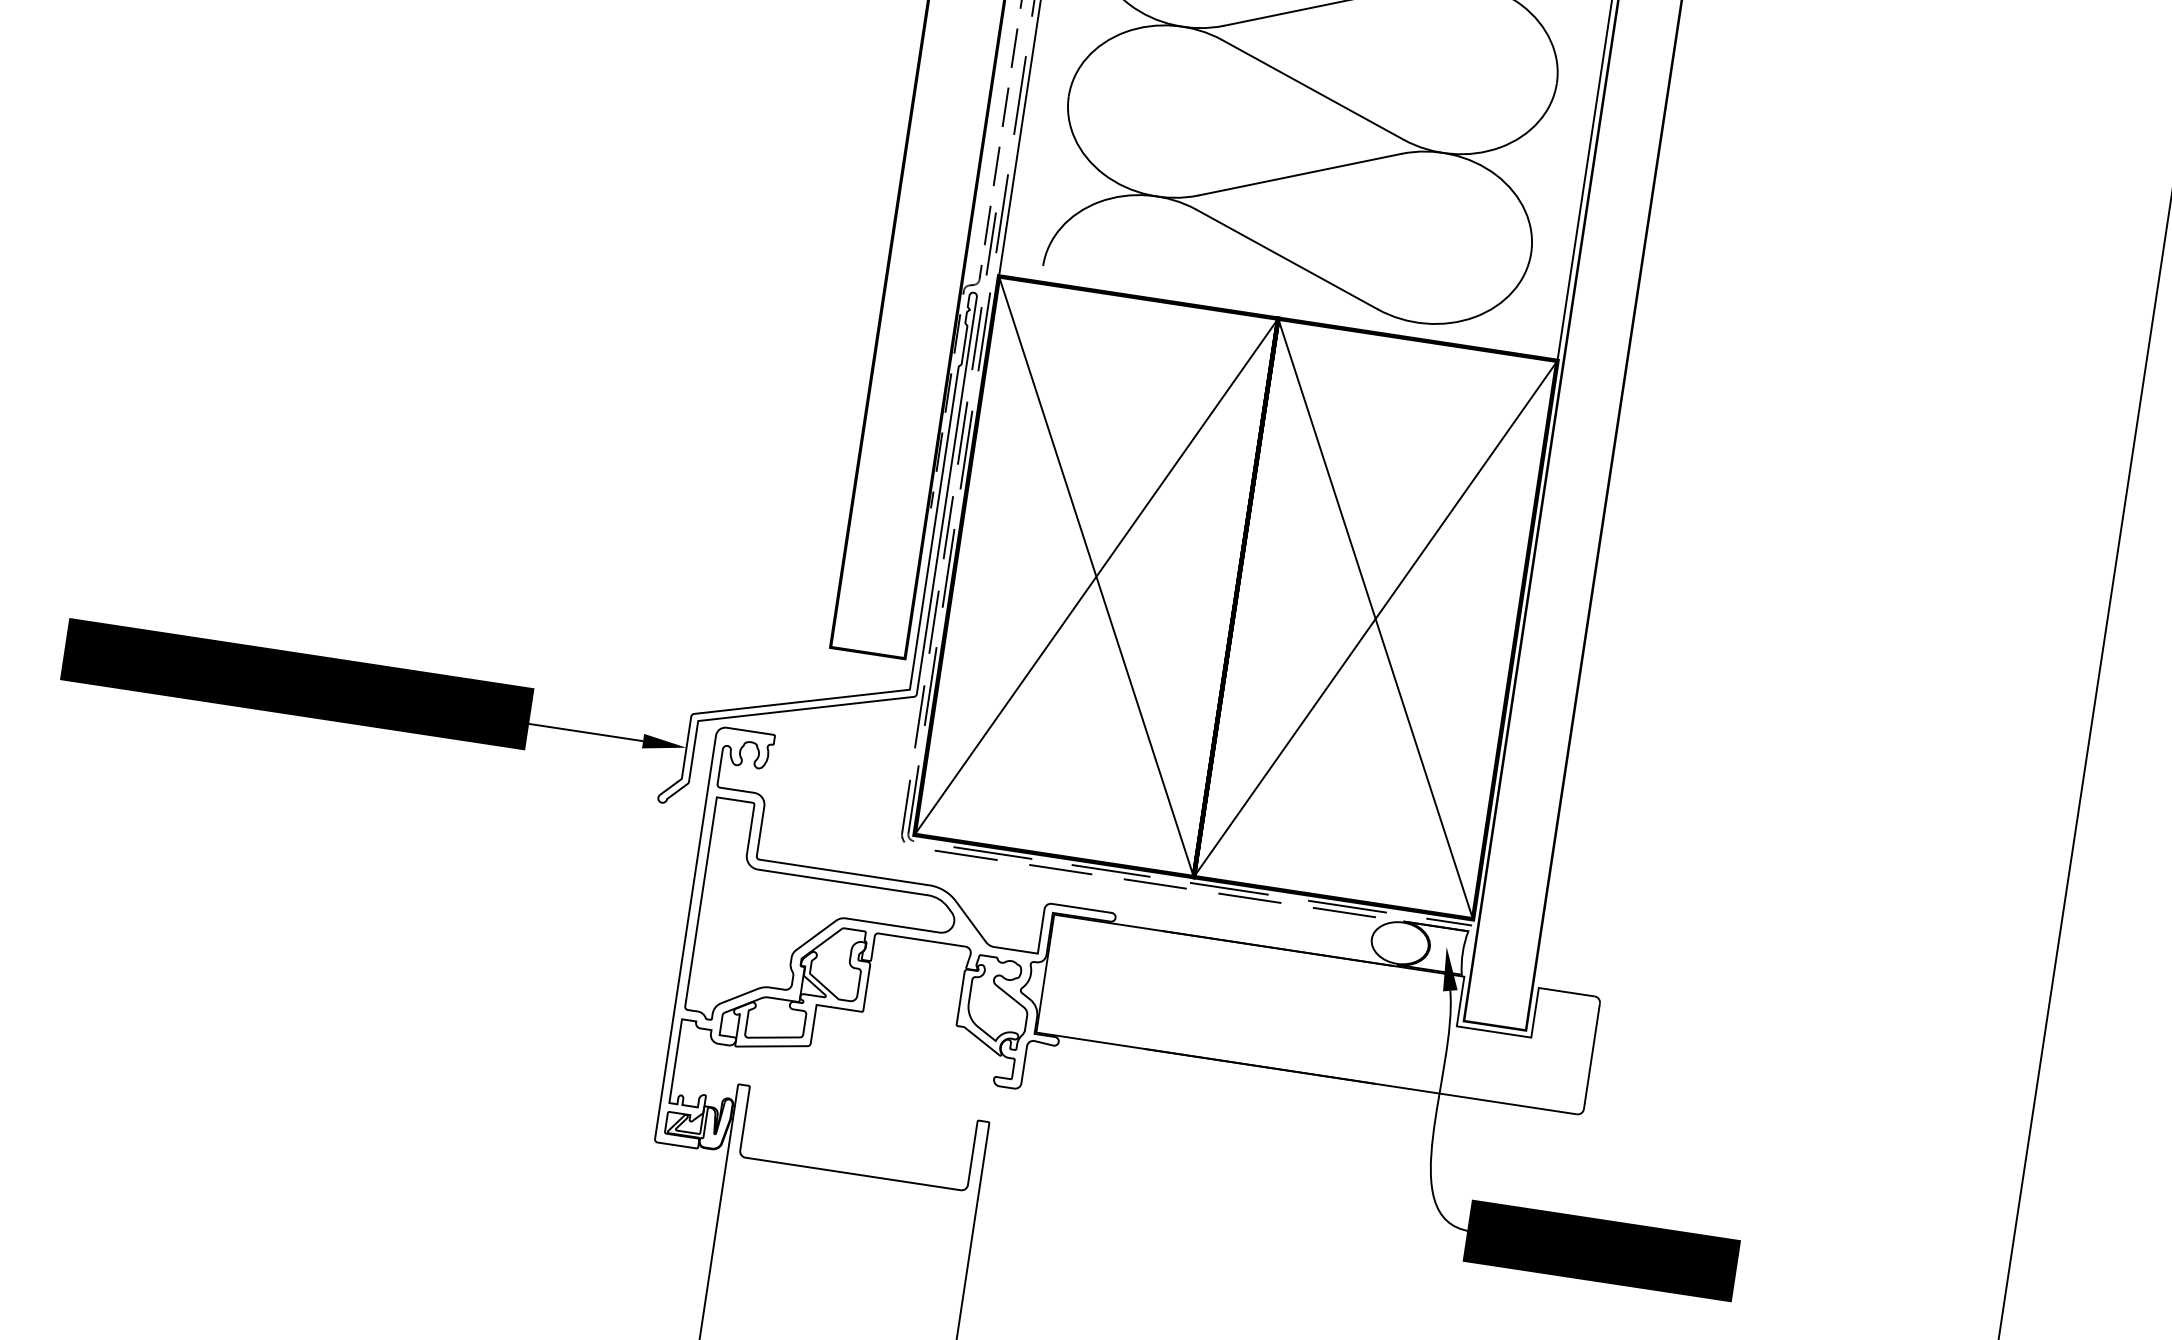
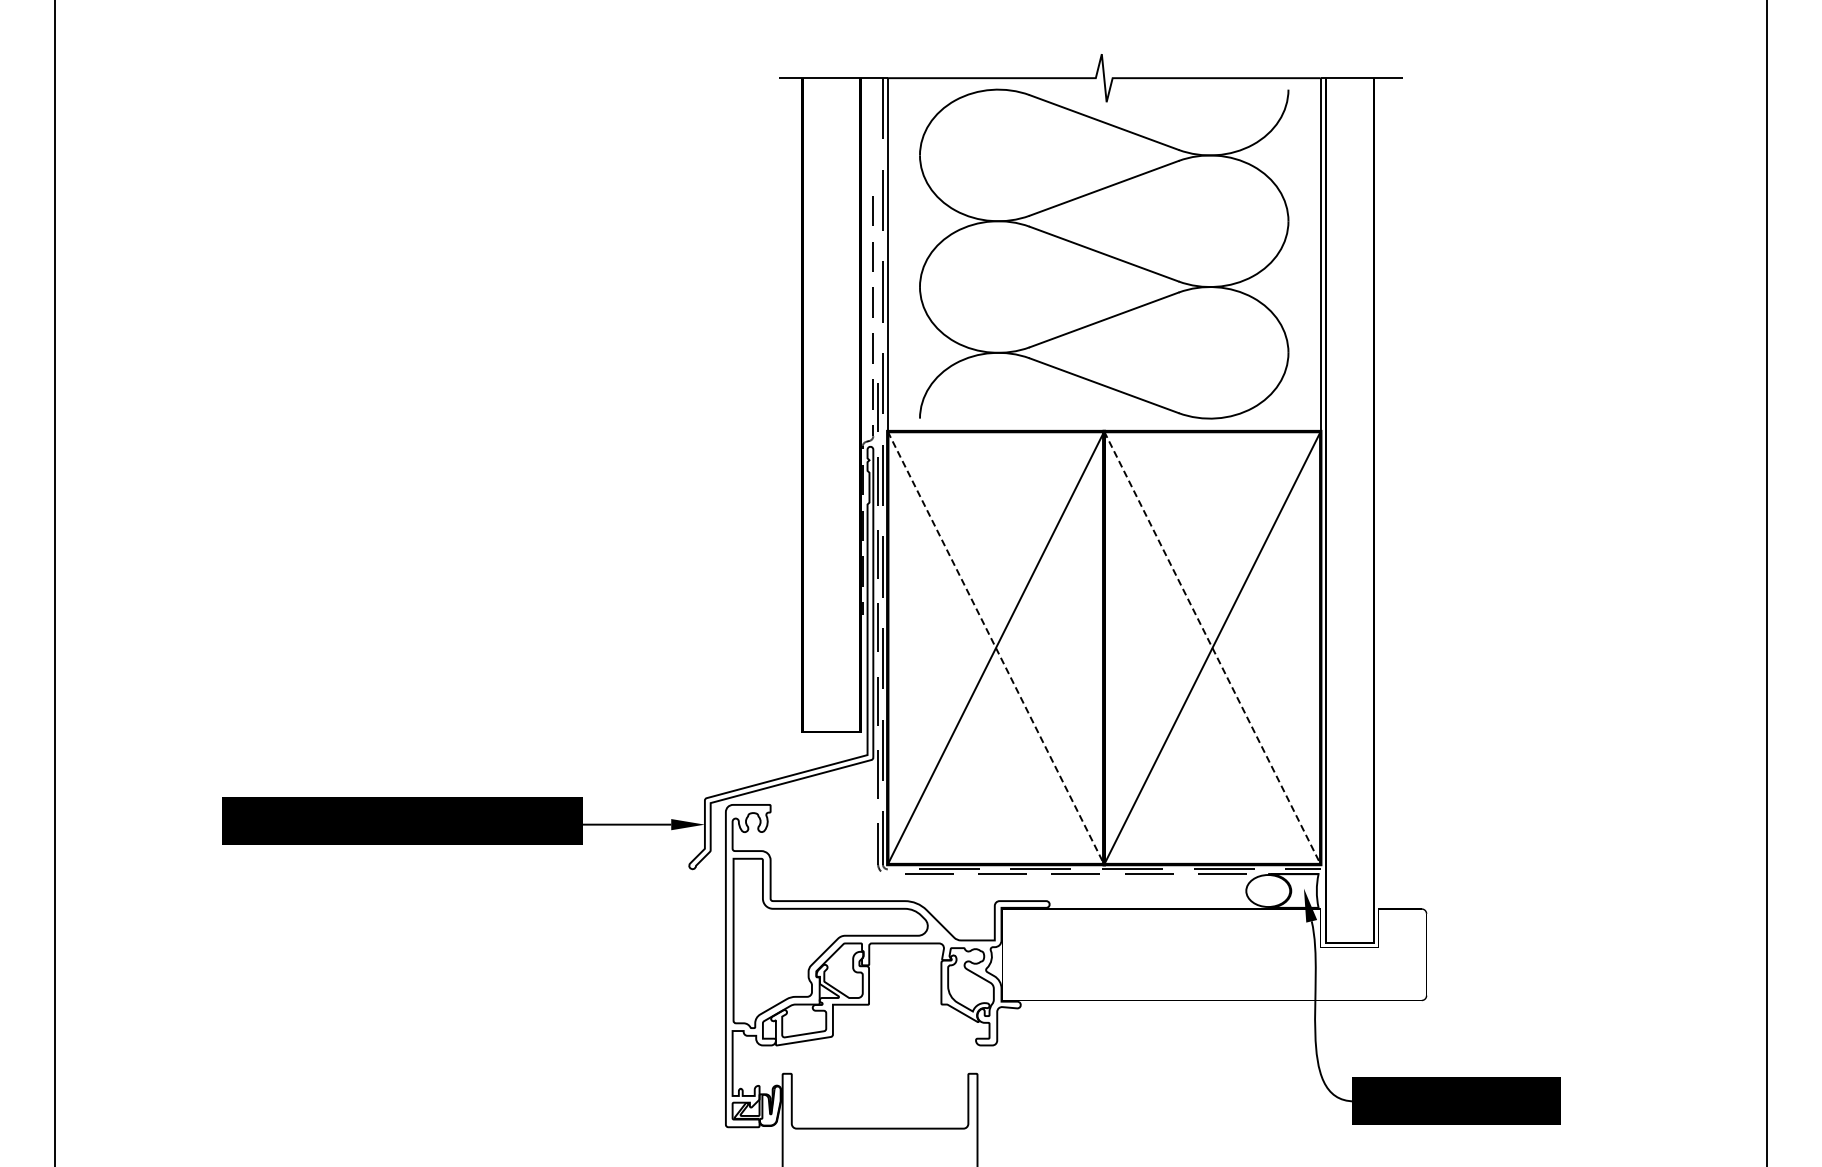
line: (1096, 577) -> (996, 648), solid -> dashed
line: (1375, 619) -> (1212, 648), solid -> dashed

